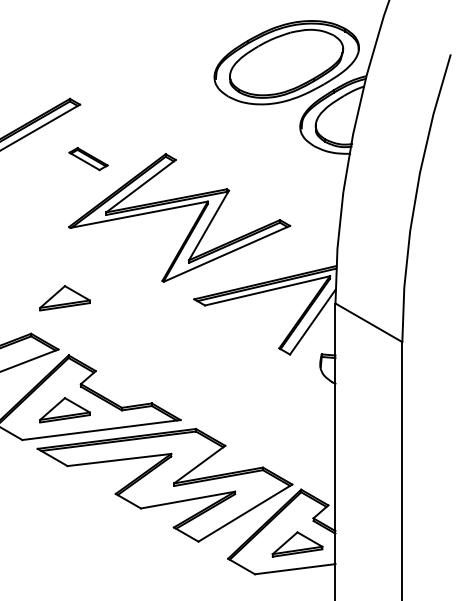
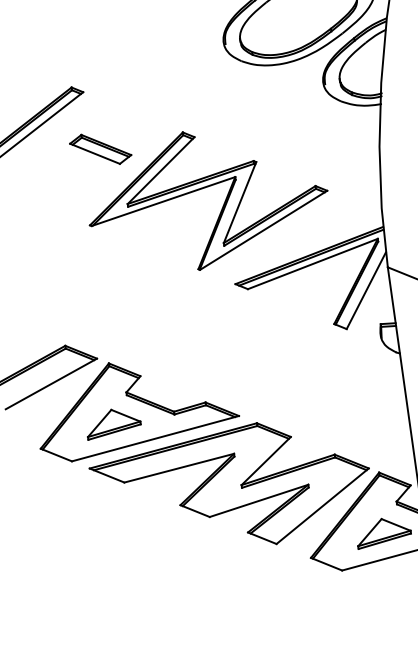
part: (88, 158) -> (100, 148), size x1.43
part: (64, 298) -> (95, 302), removed

